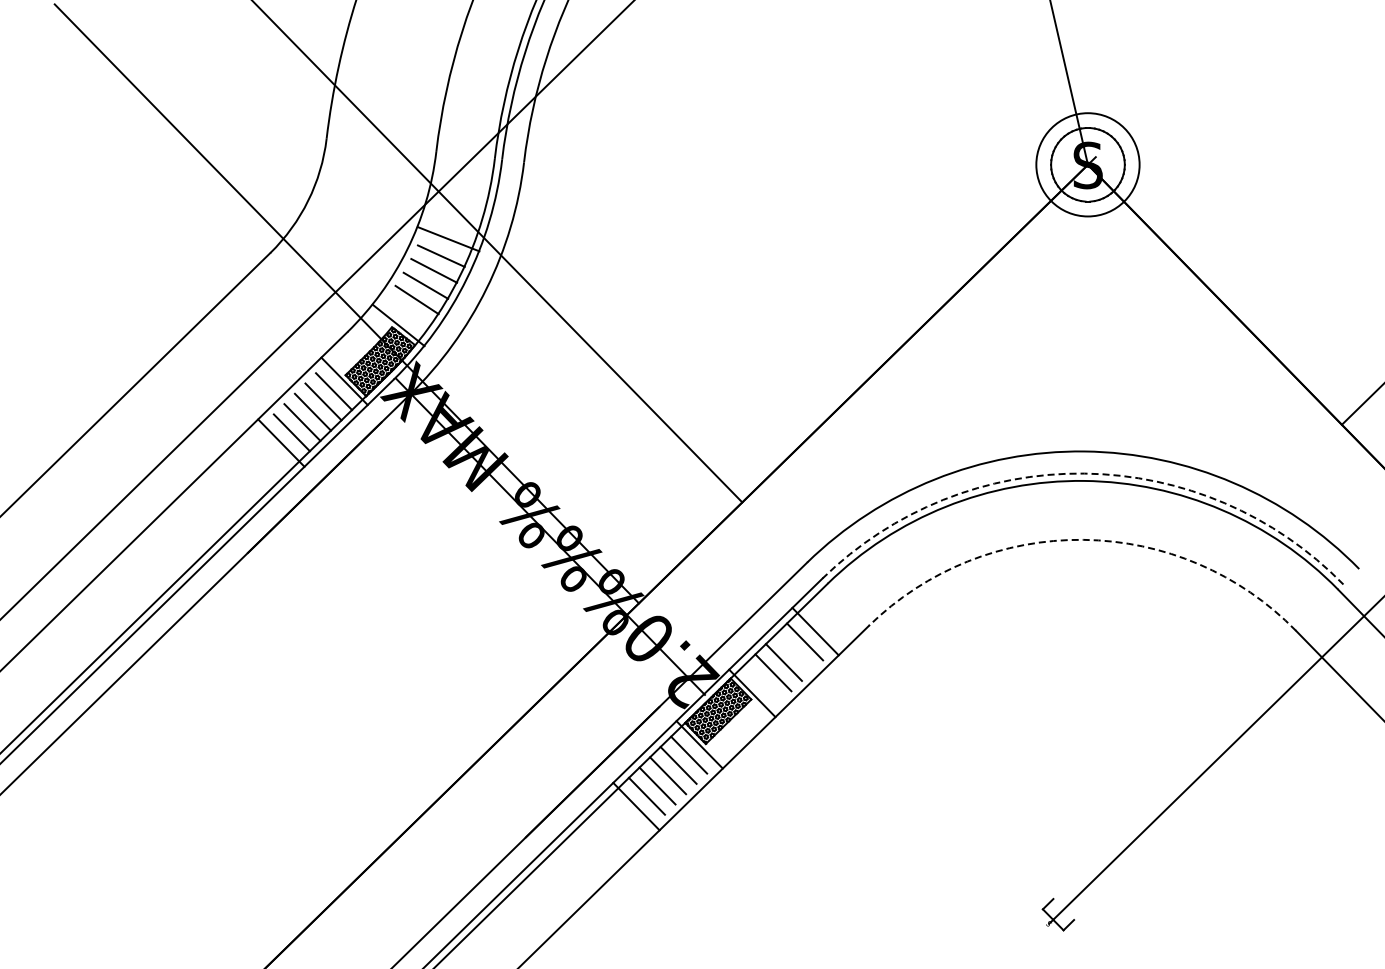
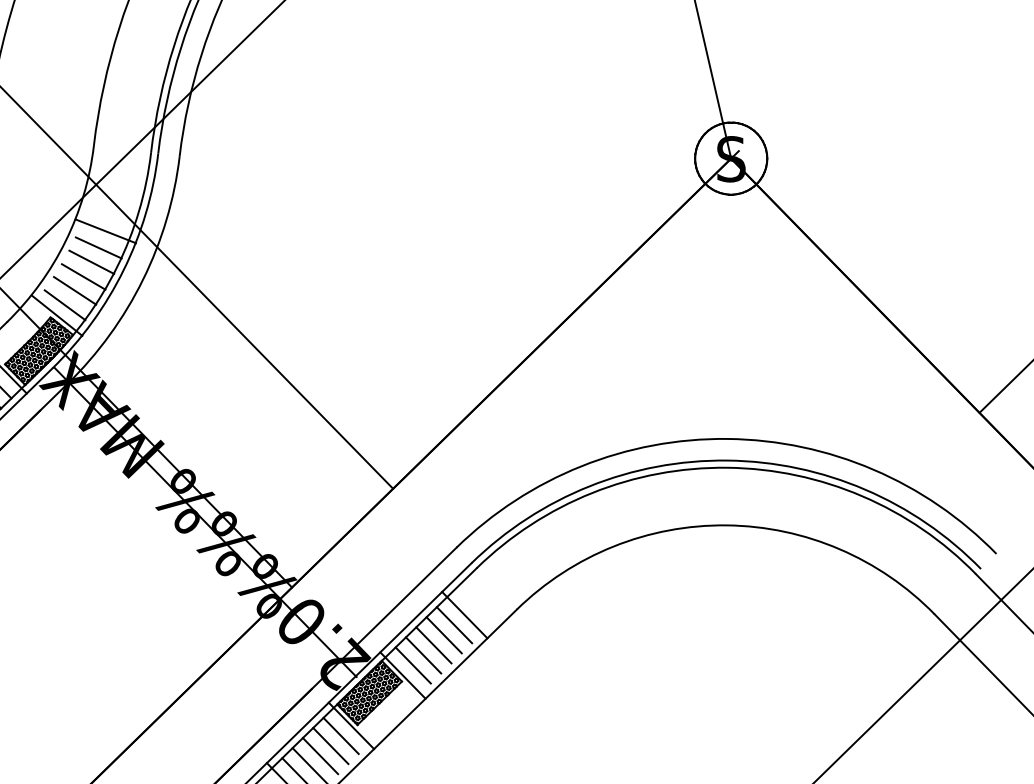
circle: (1087, 164) -> (730, 158), size x0.71
line: (406, 314) -> (64, 304), added
arc: (1084, 473) -> (727, 460), dashed -> solid
arc: (1083, 539) -> (726, 525), dashed -> solid
line: (794, 651) -> (444, 634), added
line: (762, 682) -> (412, 664), added

